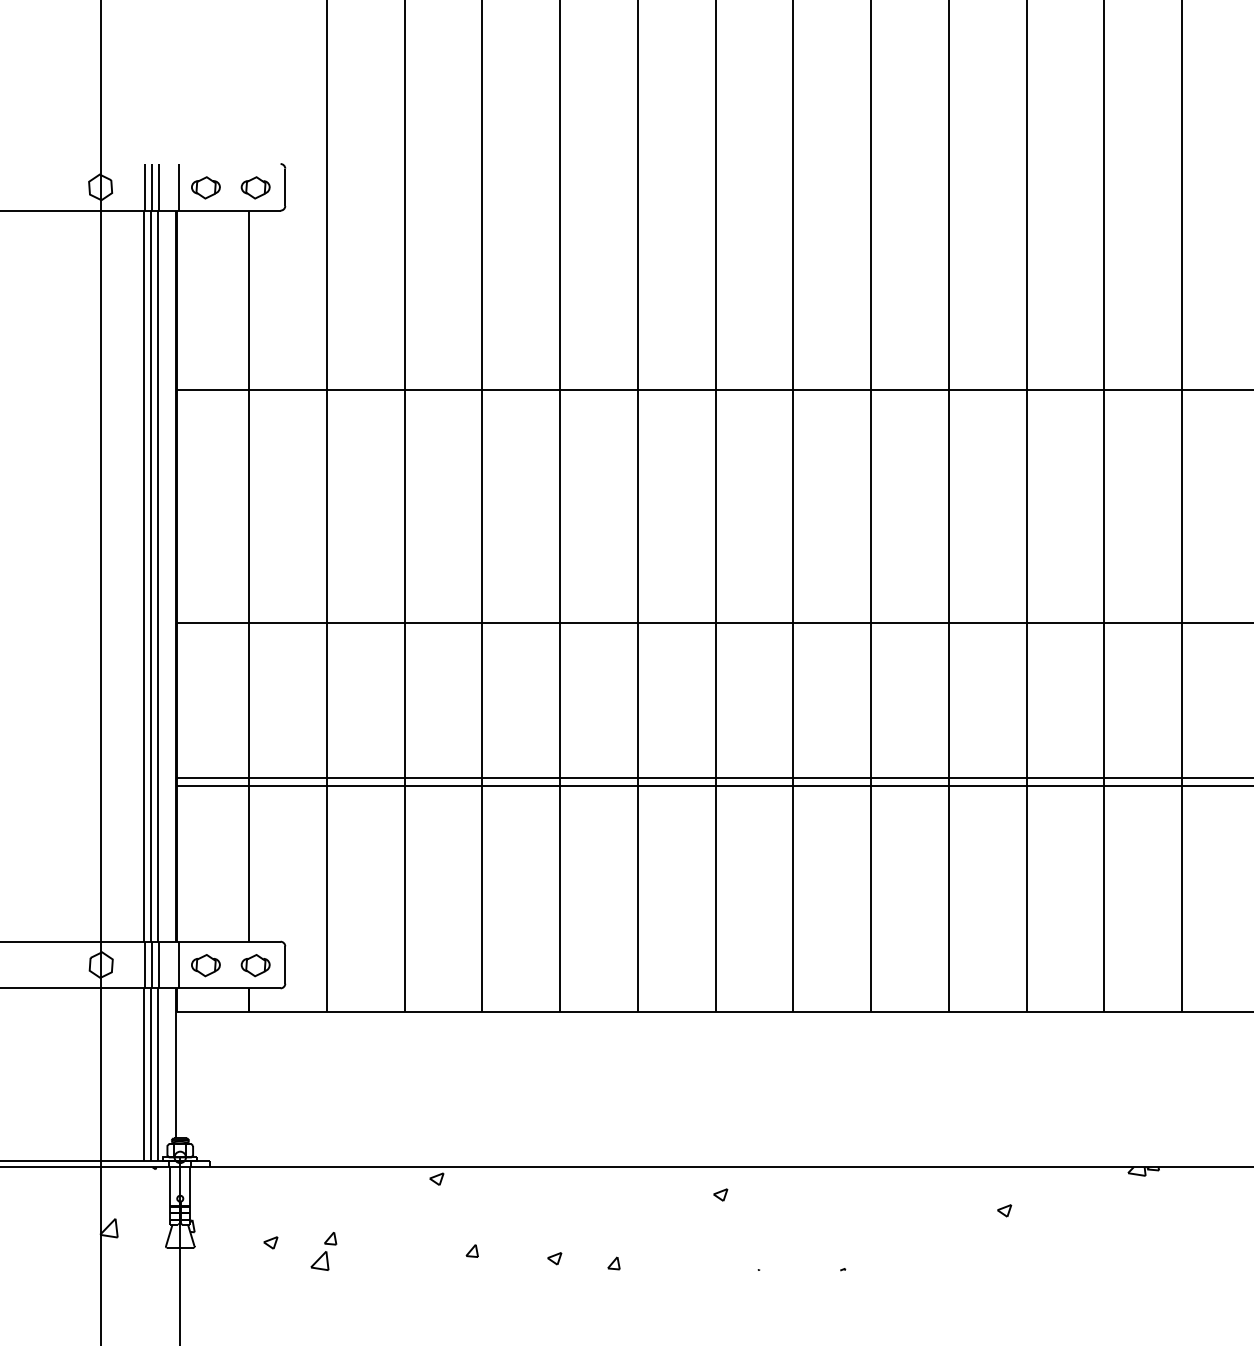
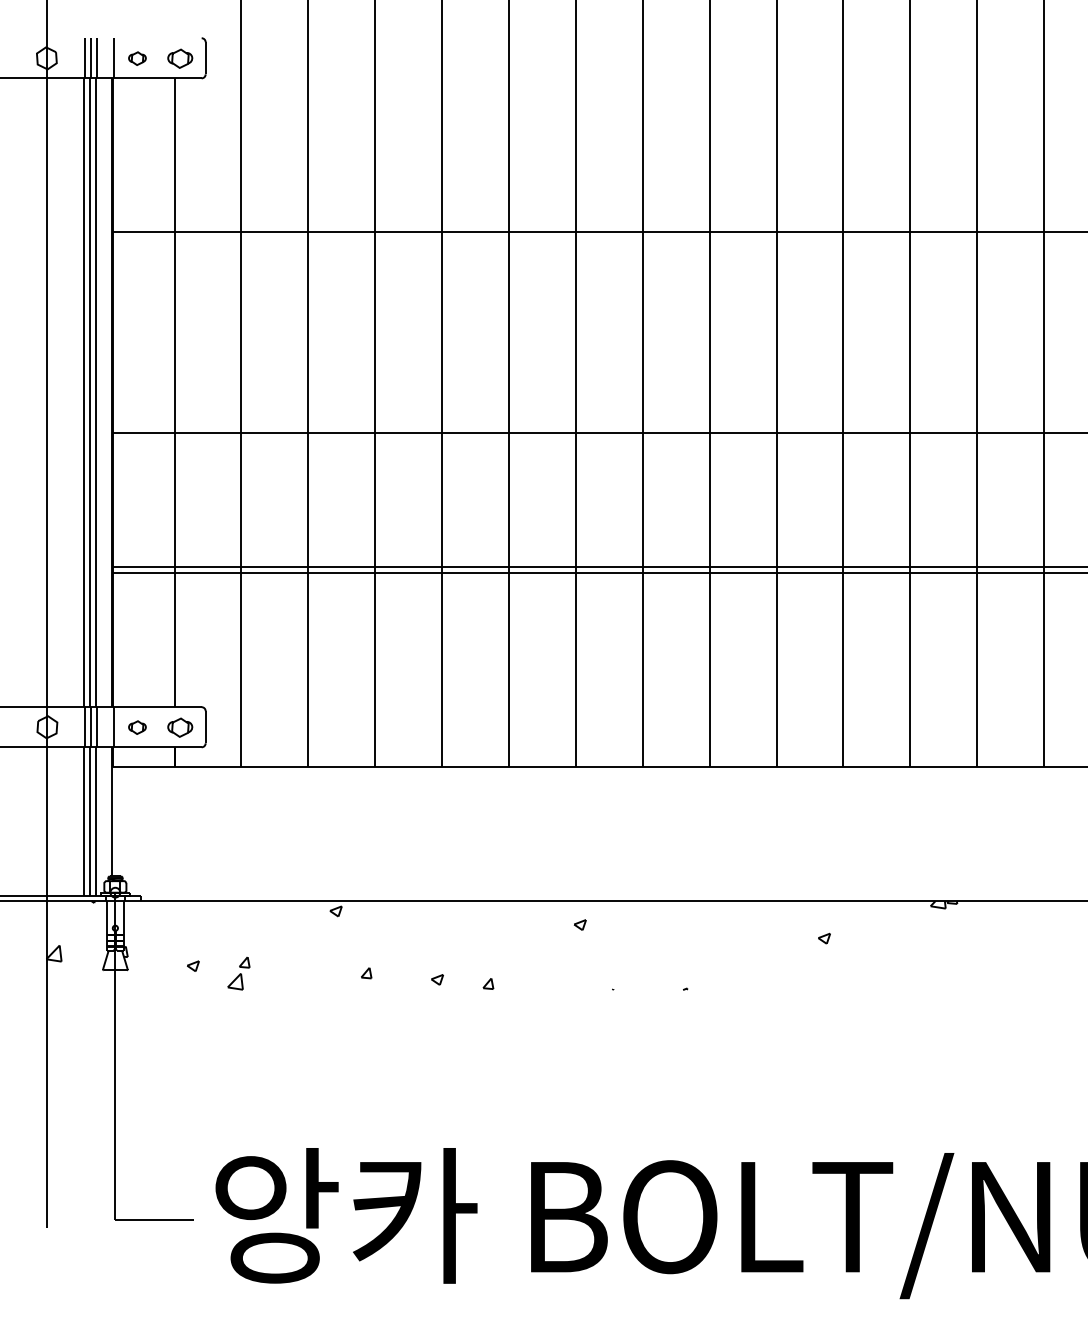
part: (205, 187) -> (137, 58), size x0.7
part: (205, 965) -> (137, 727), size x0.7

